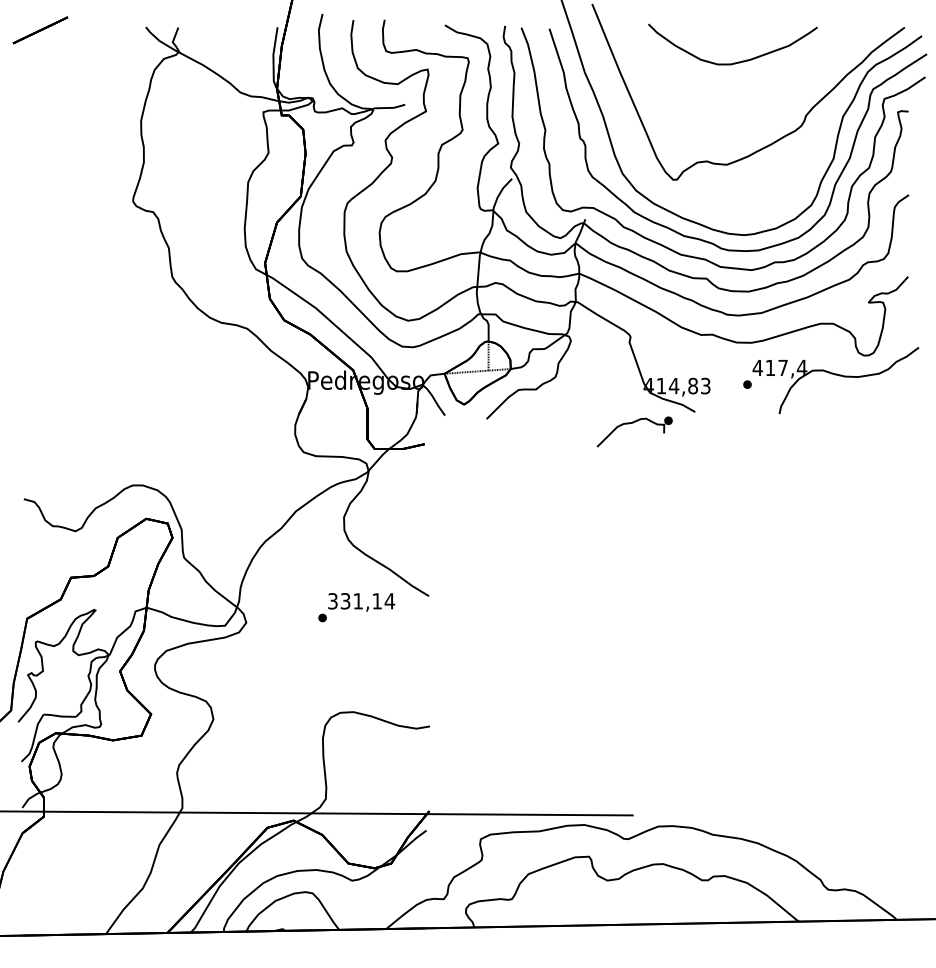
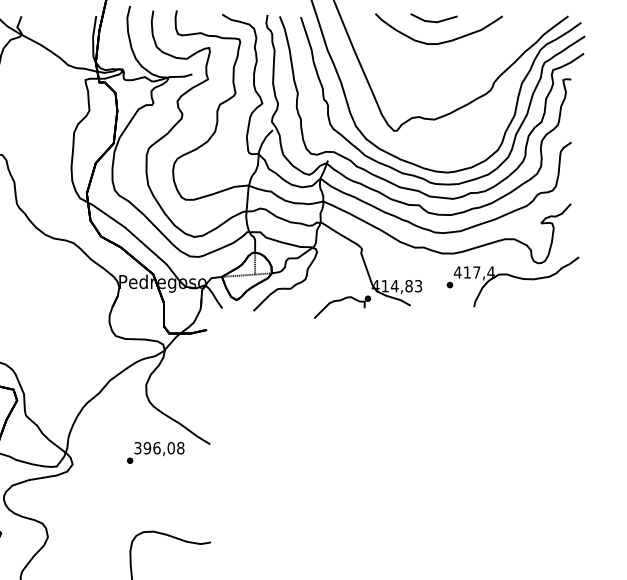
line: (723, 33) -> (431, 20), added
part: (633, 423) -> (341, 300), moved
text: (367, 601) -> (163, 448), 331,14 -> 396,08

